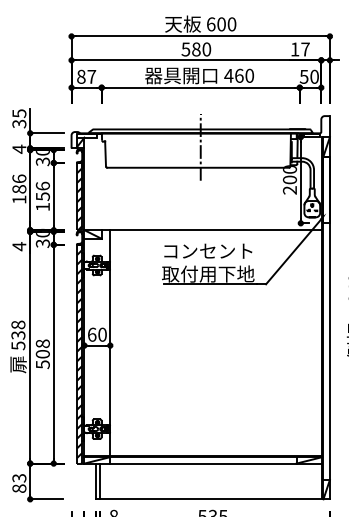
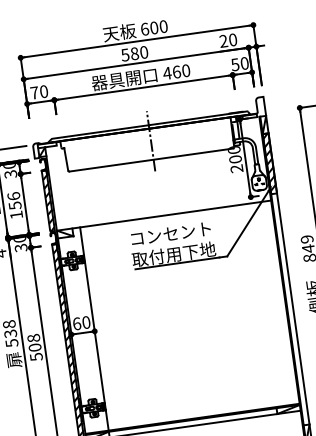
text: (299, 49) -> (227, 40), 17 -> 20
text: (86, 76) -> (39, 92), 87 -> 70
hatch: (326, 189) -> (269, 163), added

